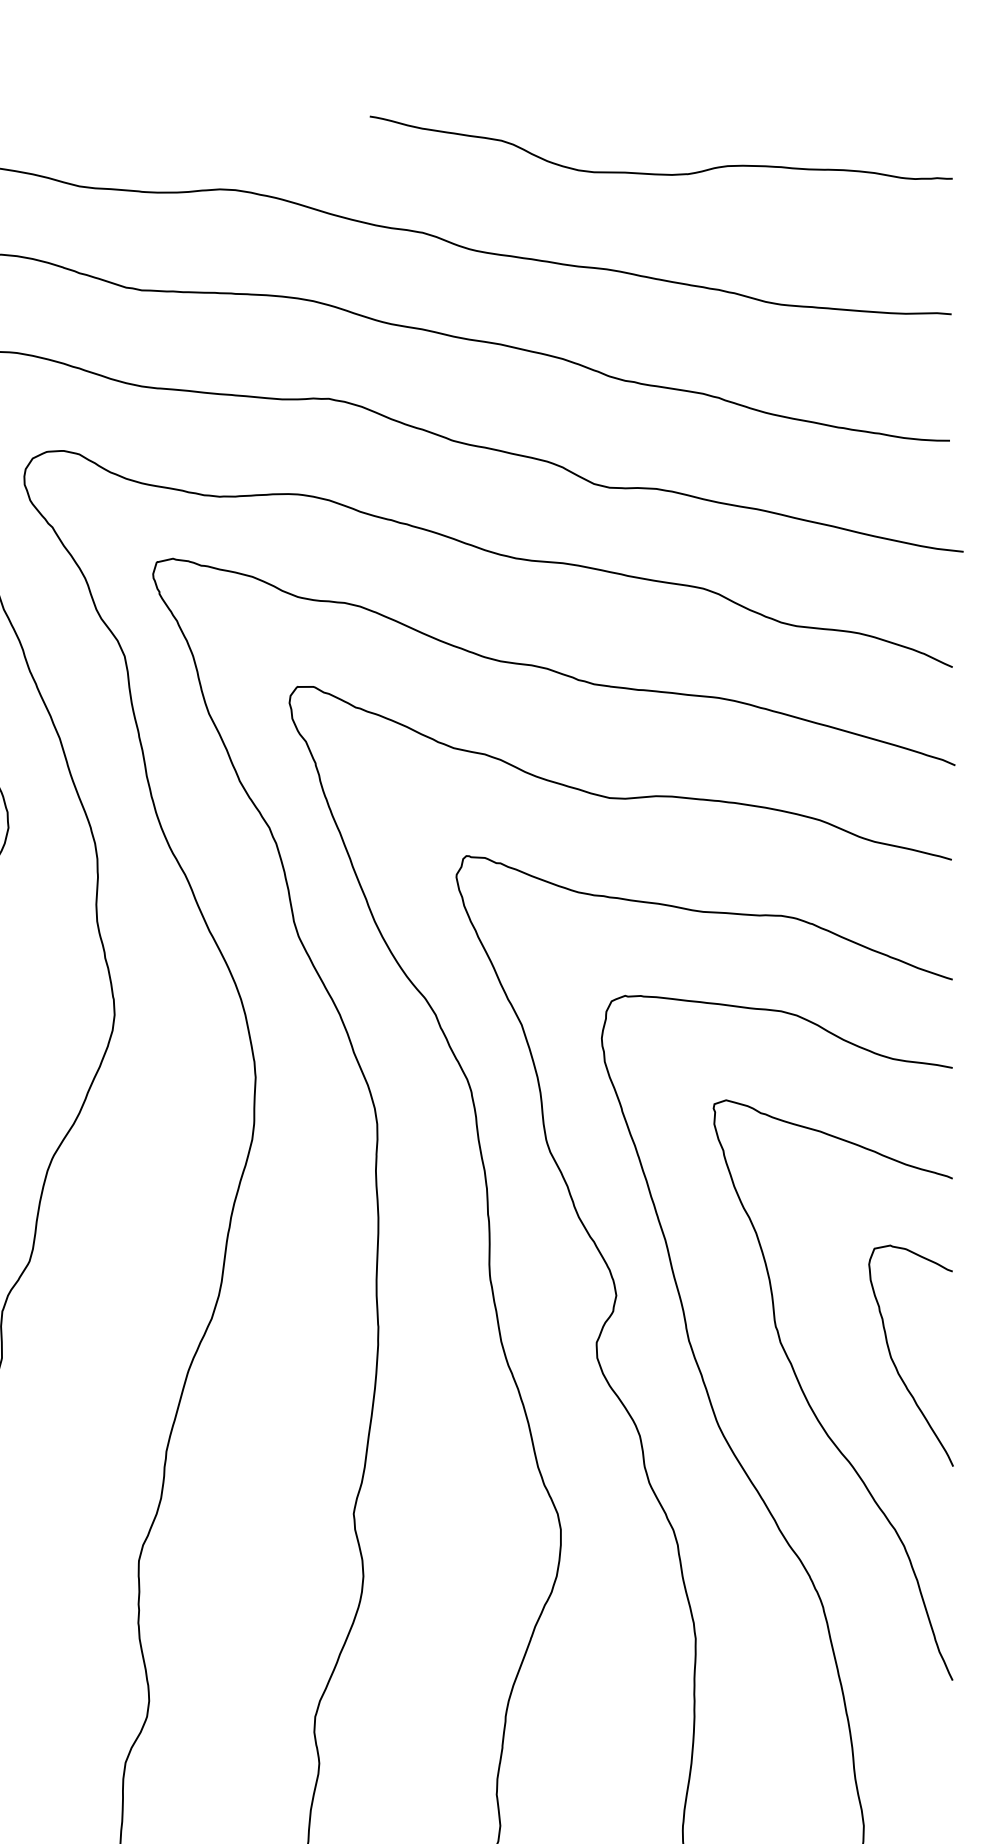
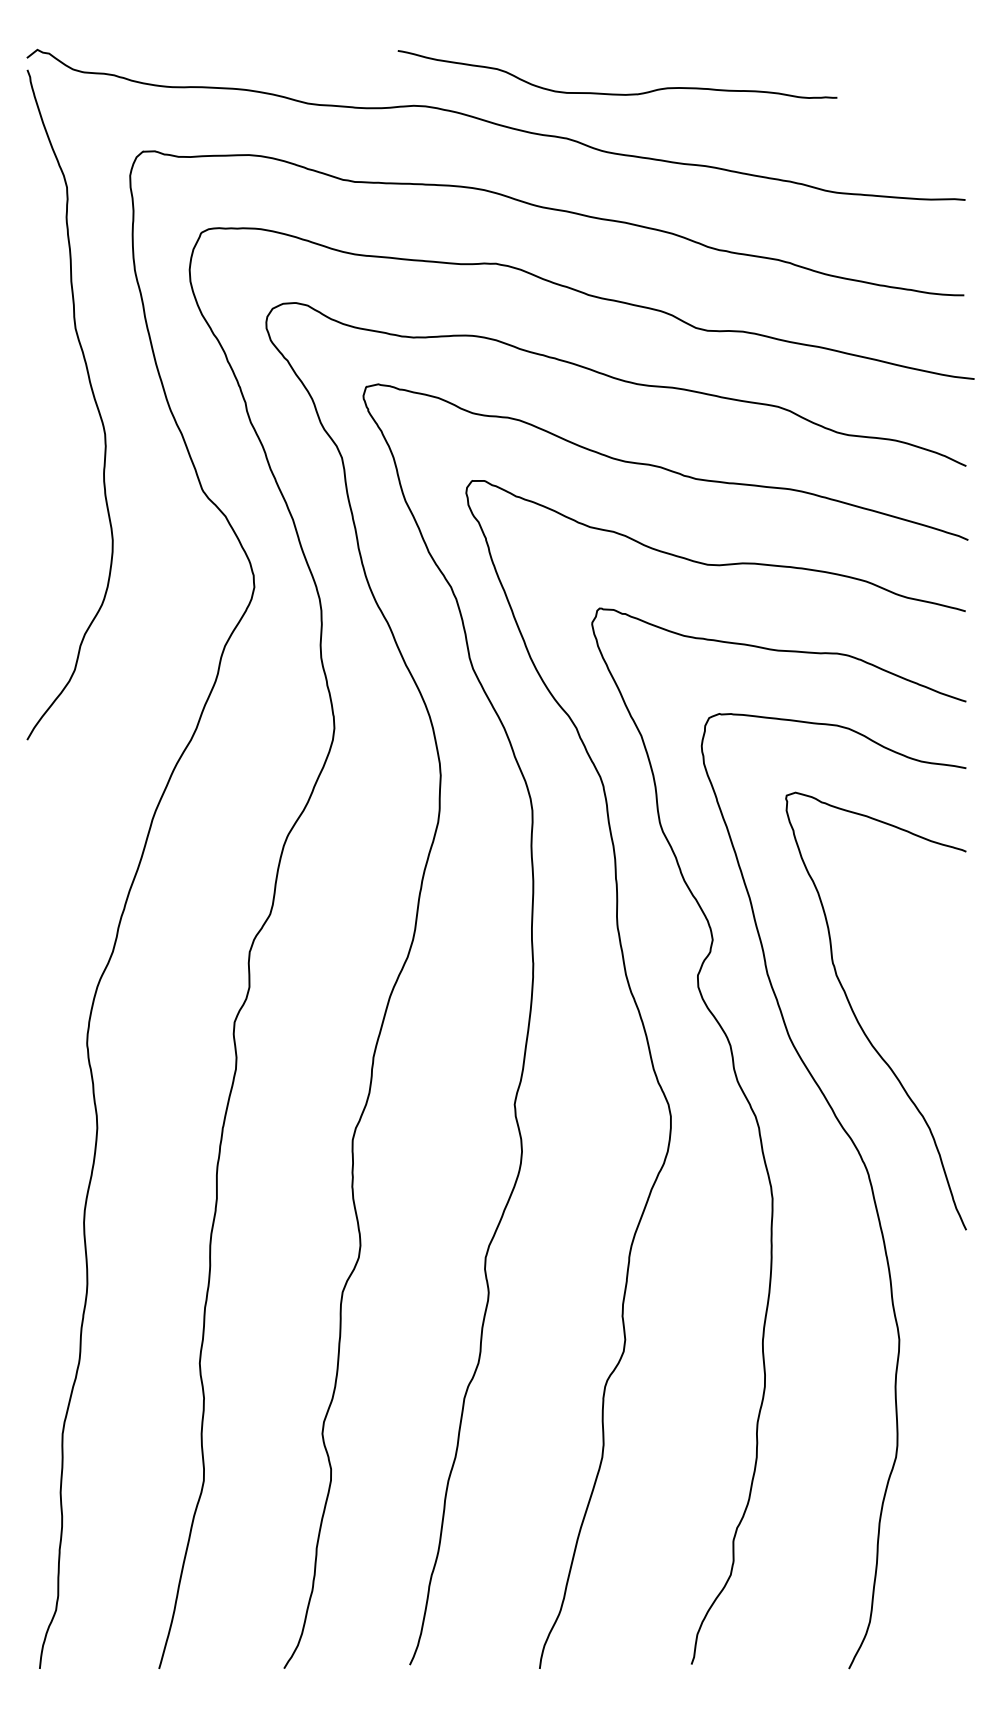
curve: (661, 173) -> (617, 93), moved
curve: (894, 1361) -> (922, 989), removed

